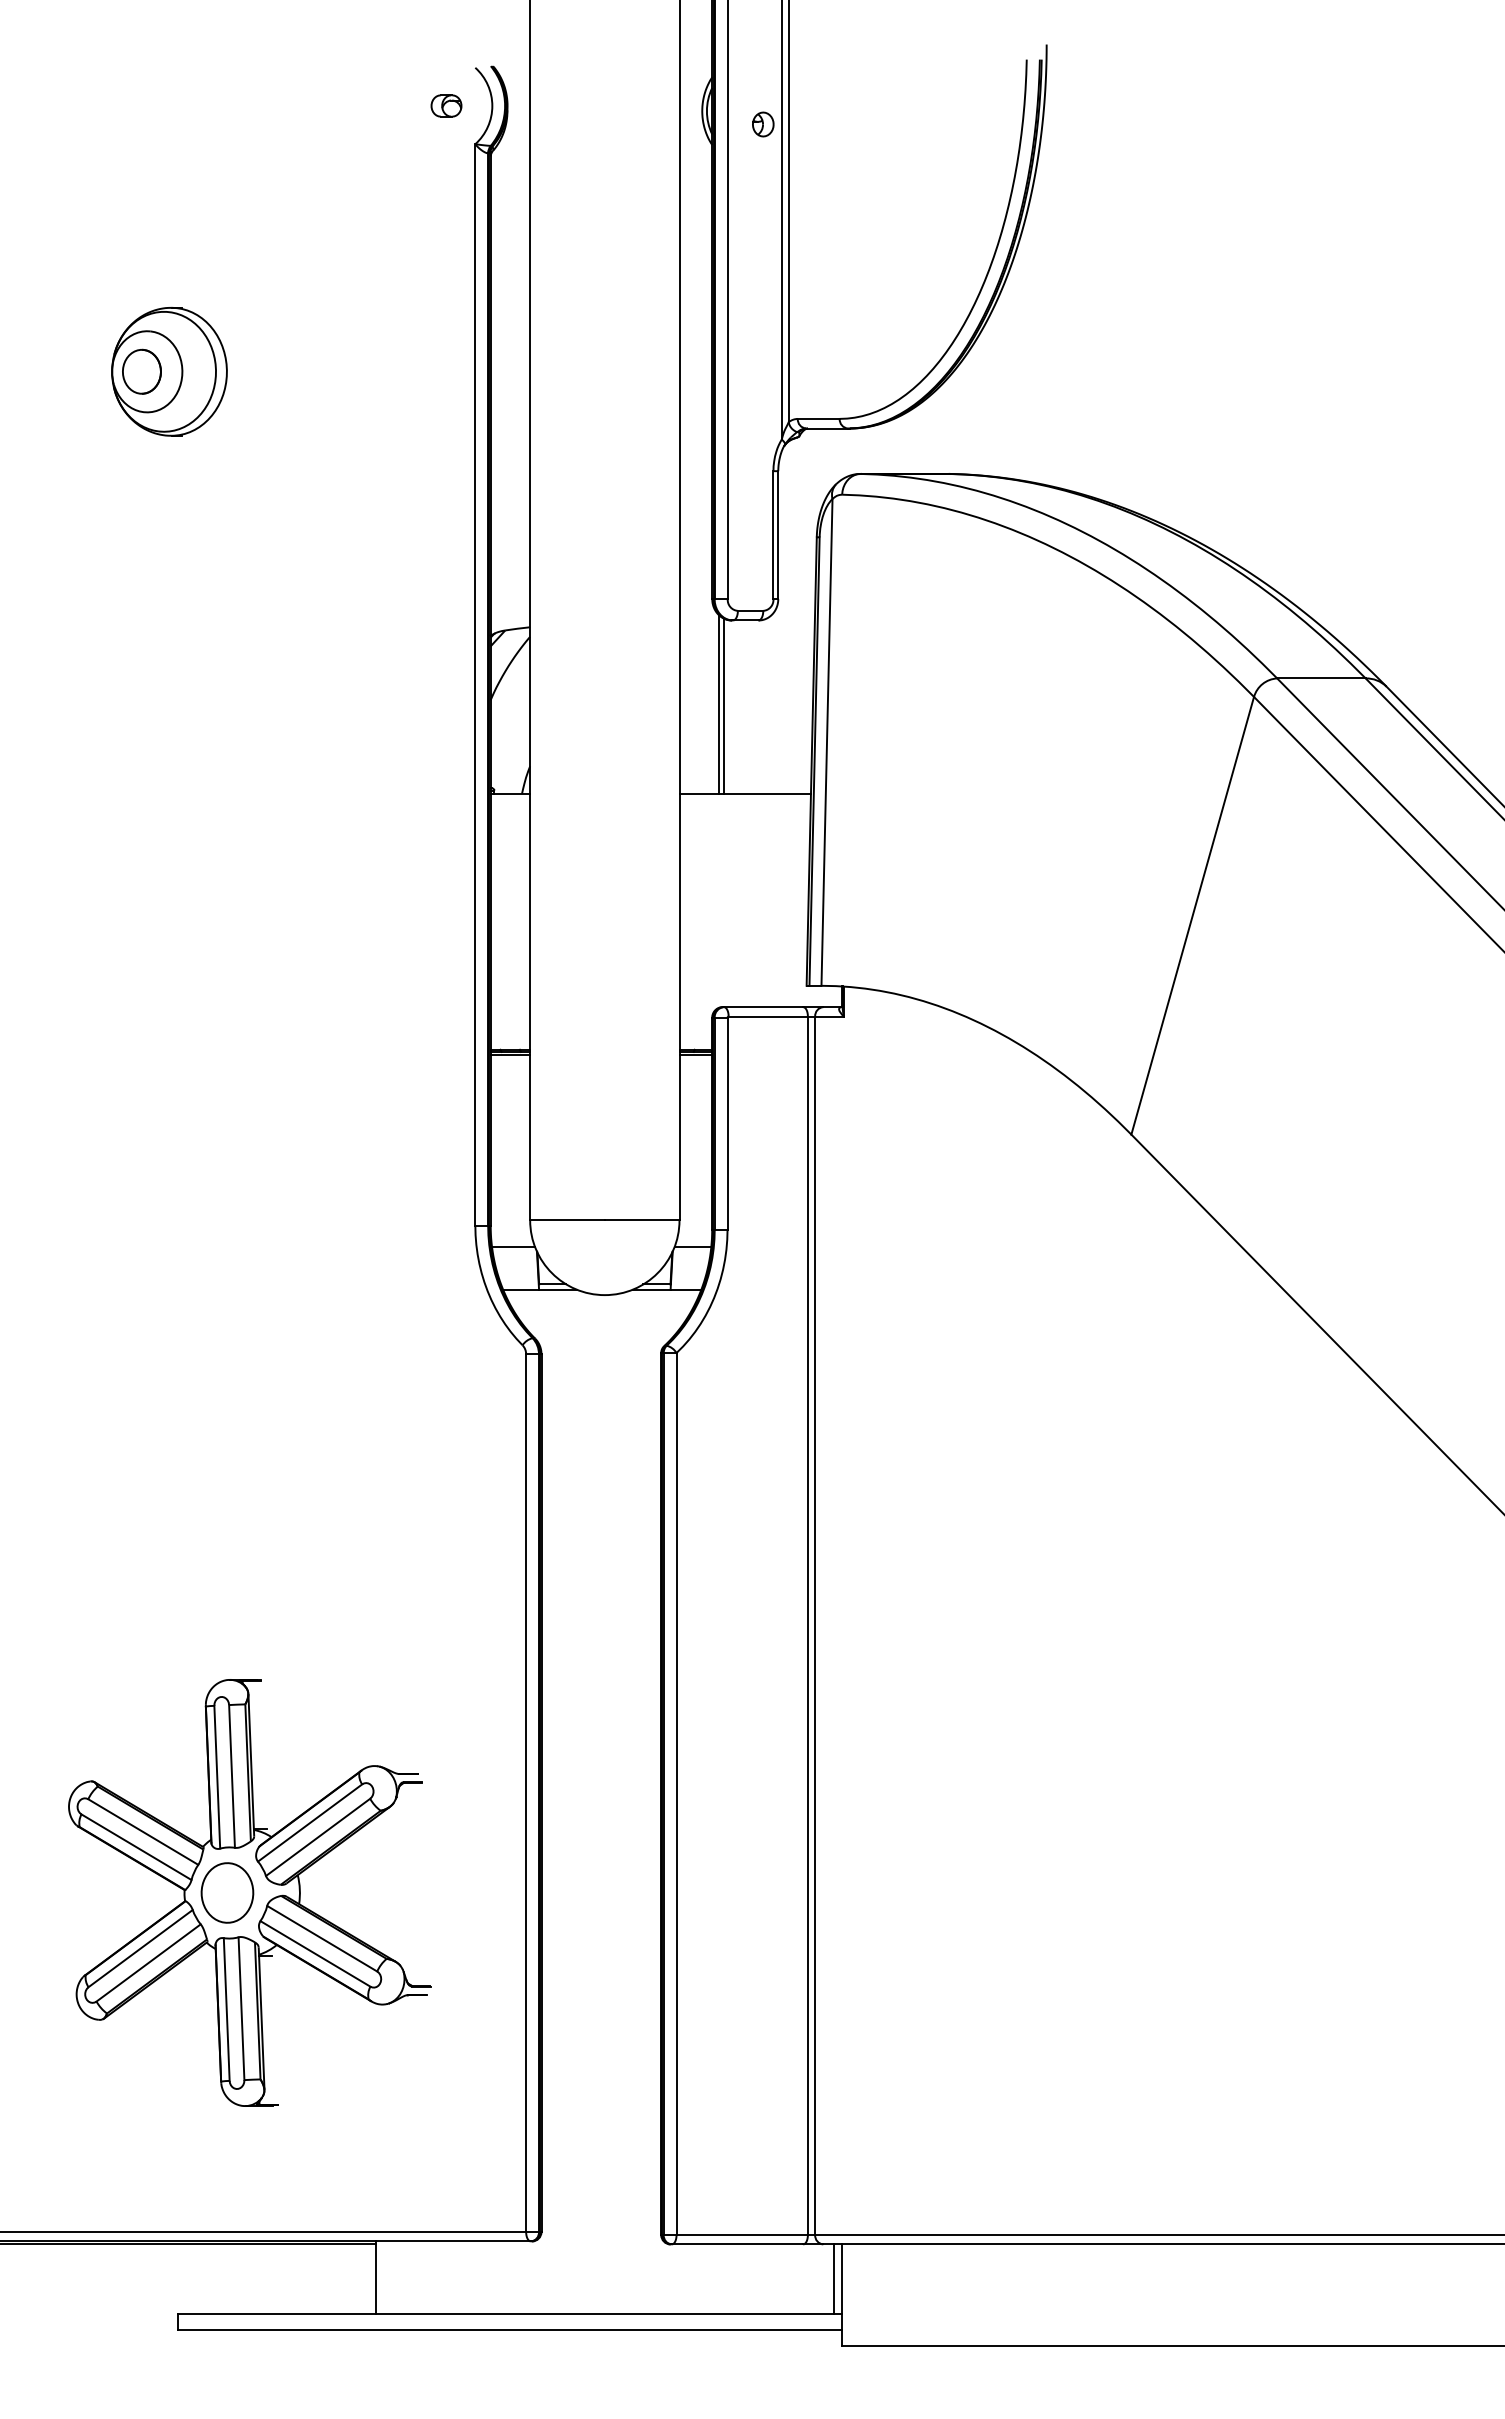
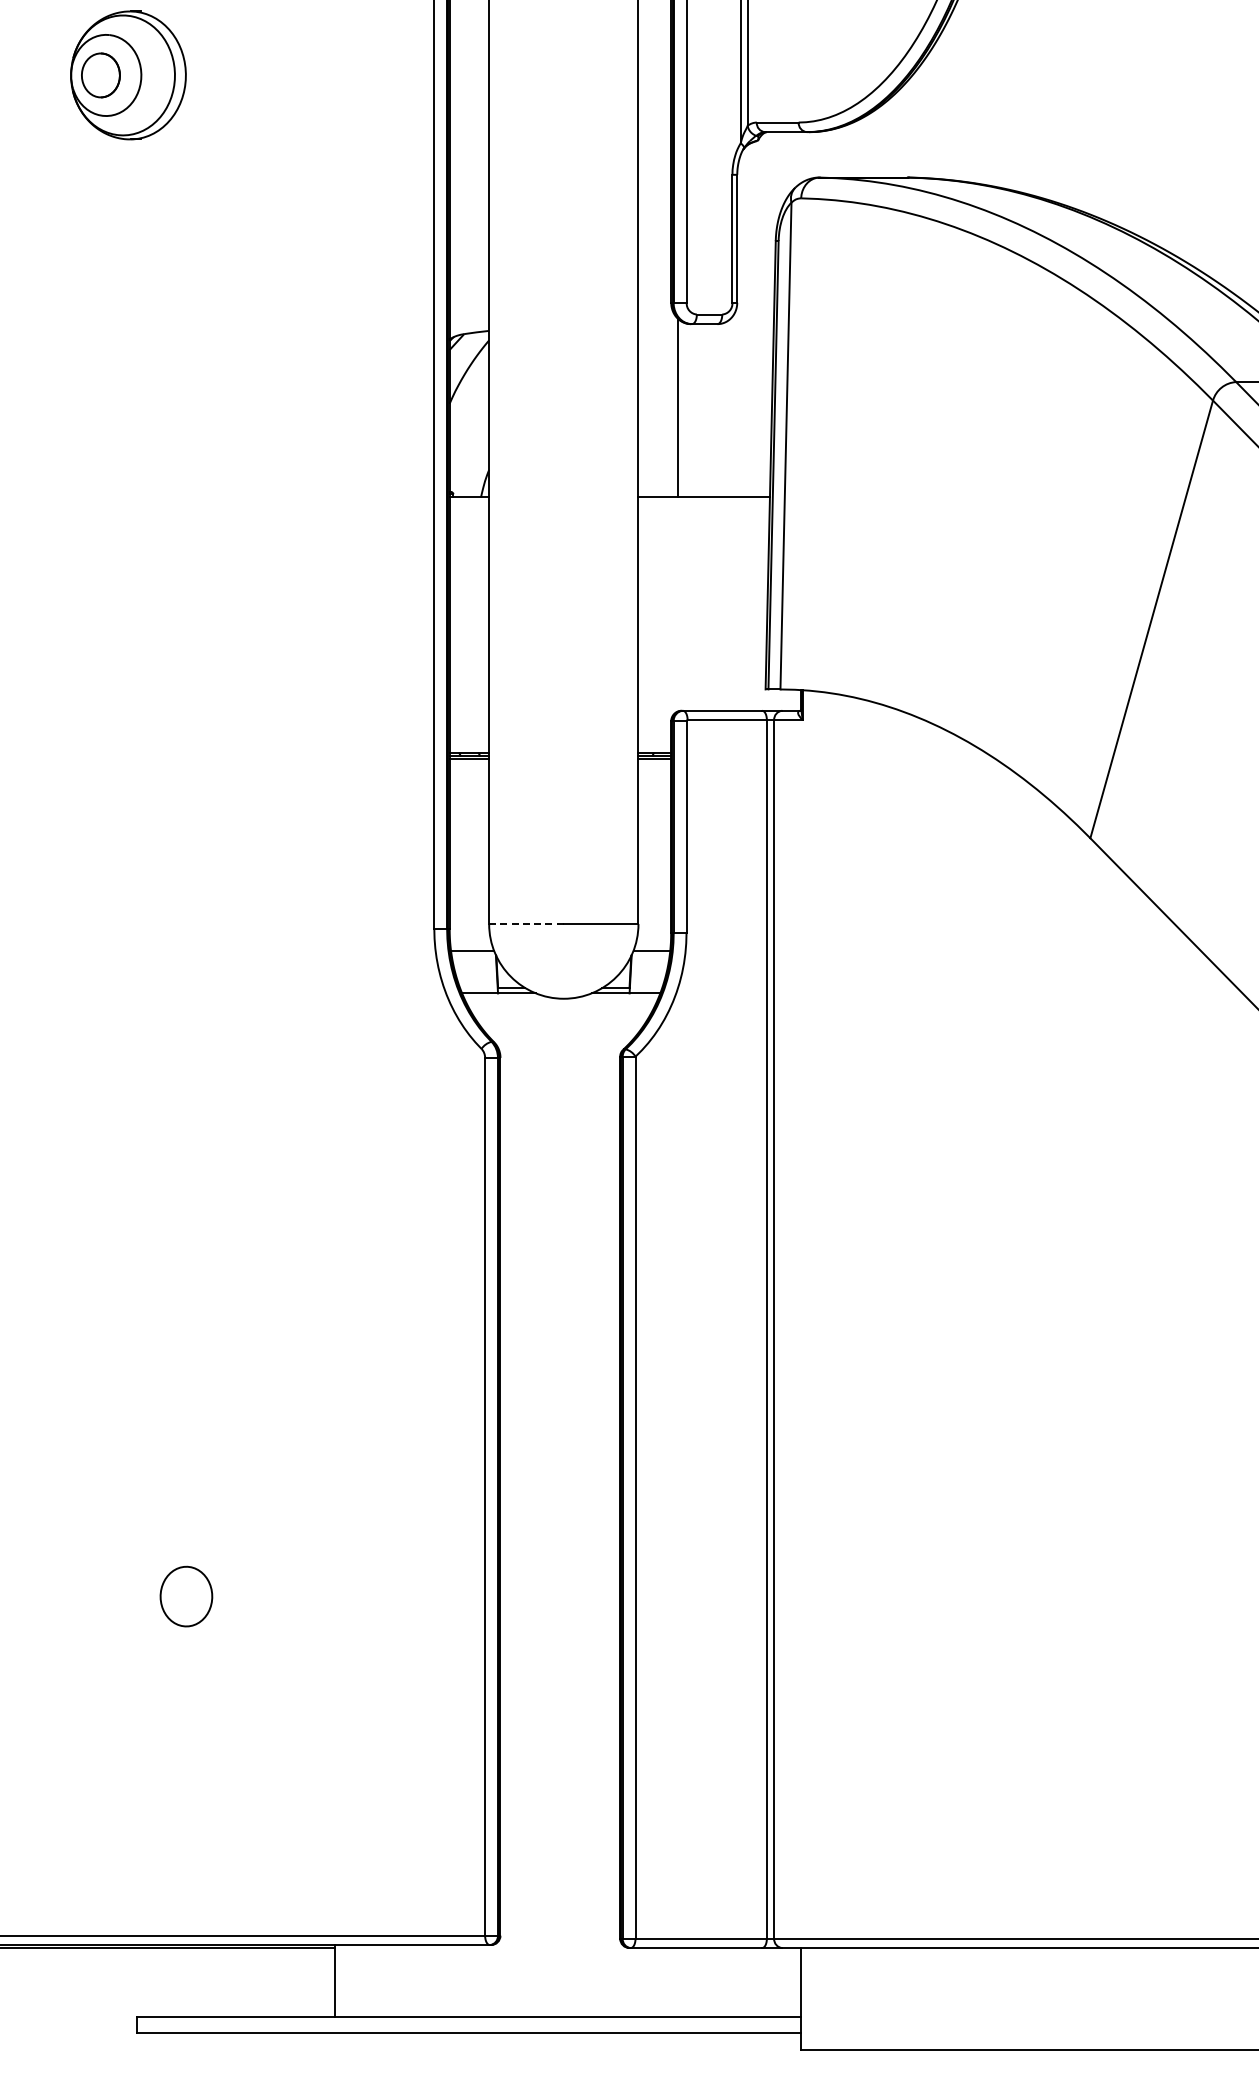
line: (723, 705) -> (682, 409), removed
line: (568, 1220) -> (527, 924), solid -> dashed
part: (249, 1892) -> (208, 1596), removed
line: (834, 2278) -> (793, 1982), removed

